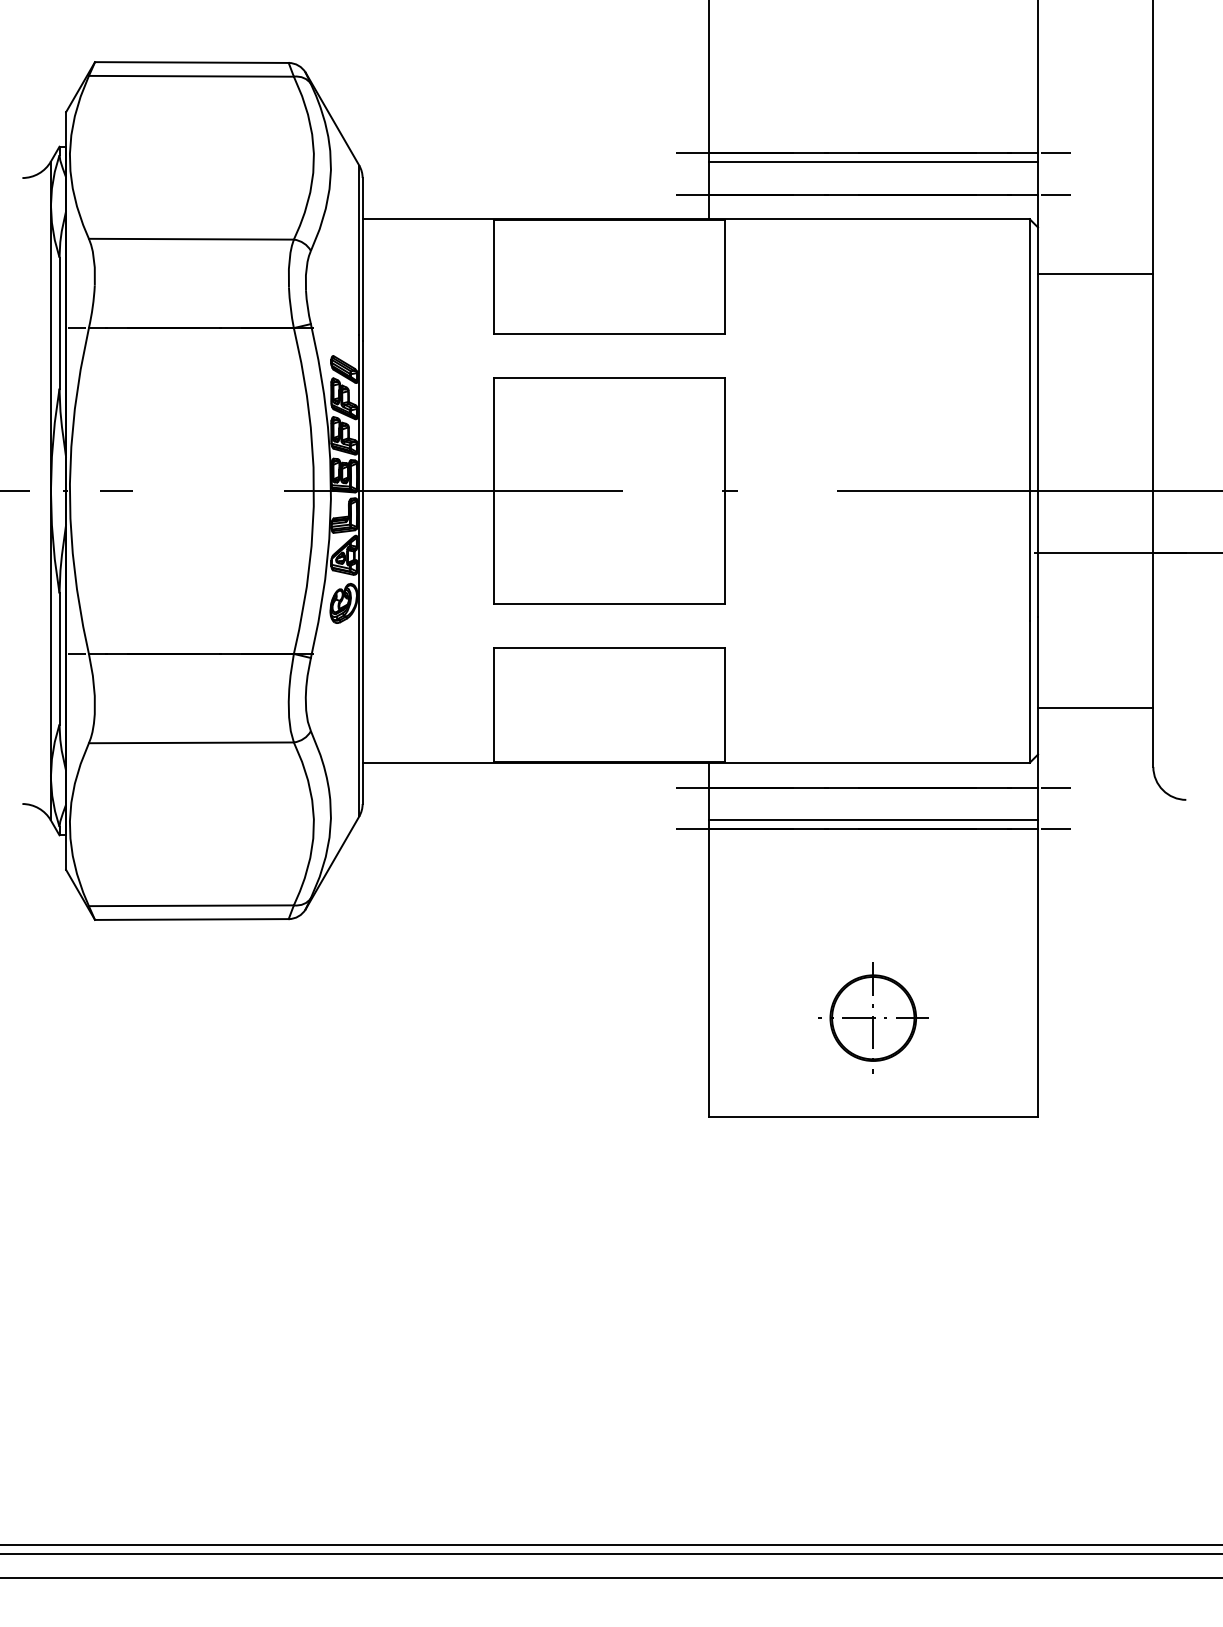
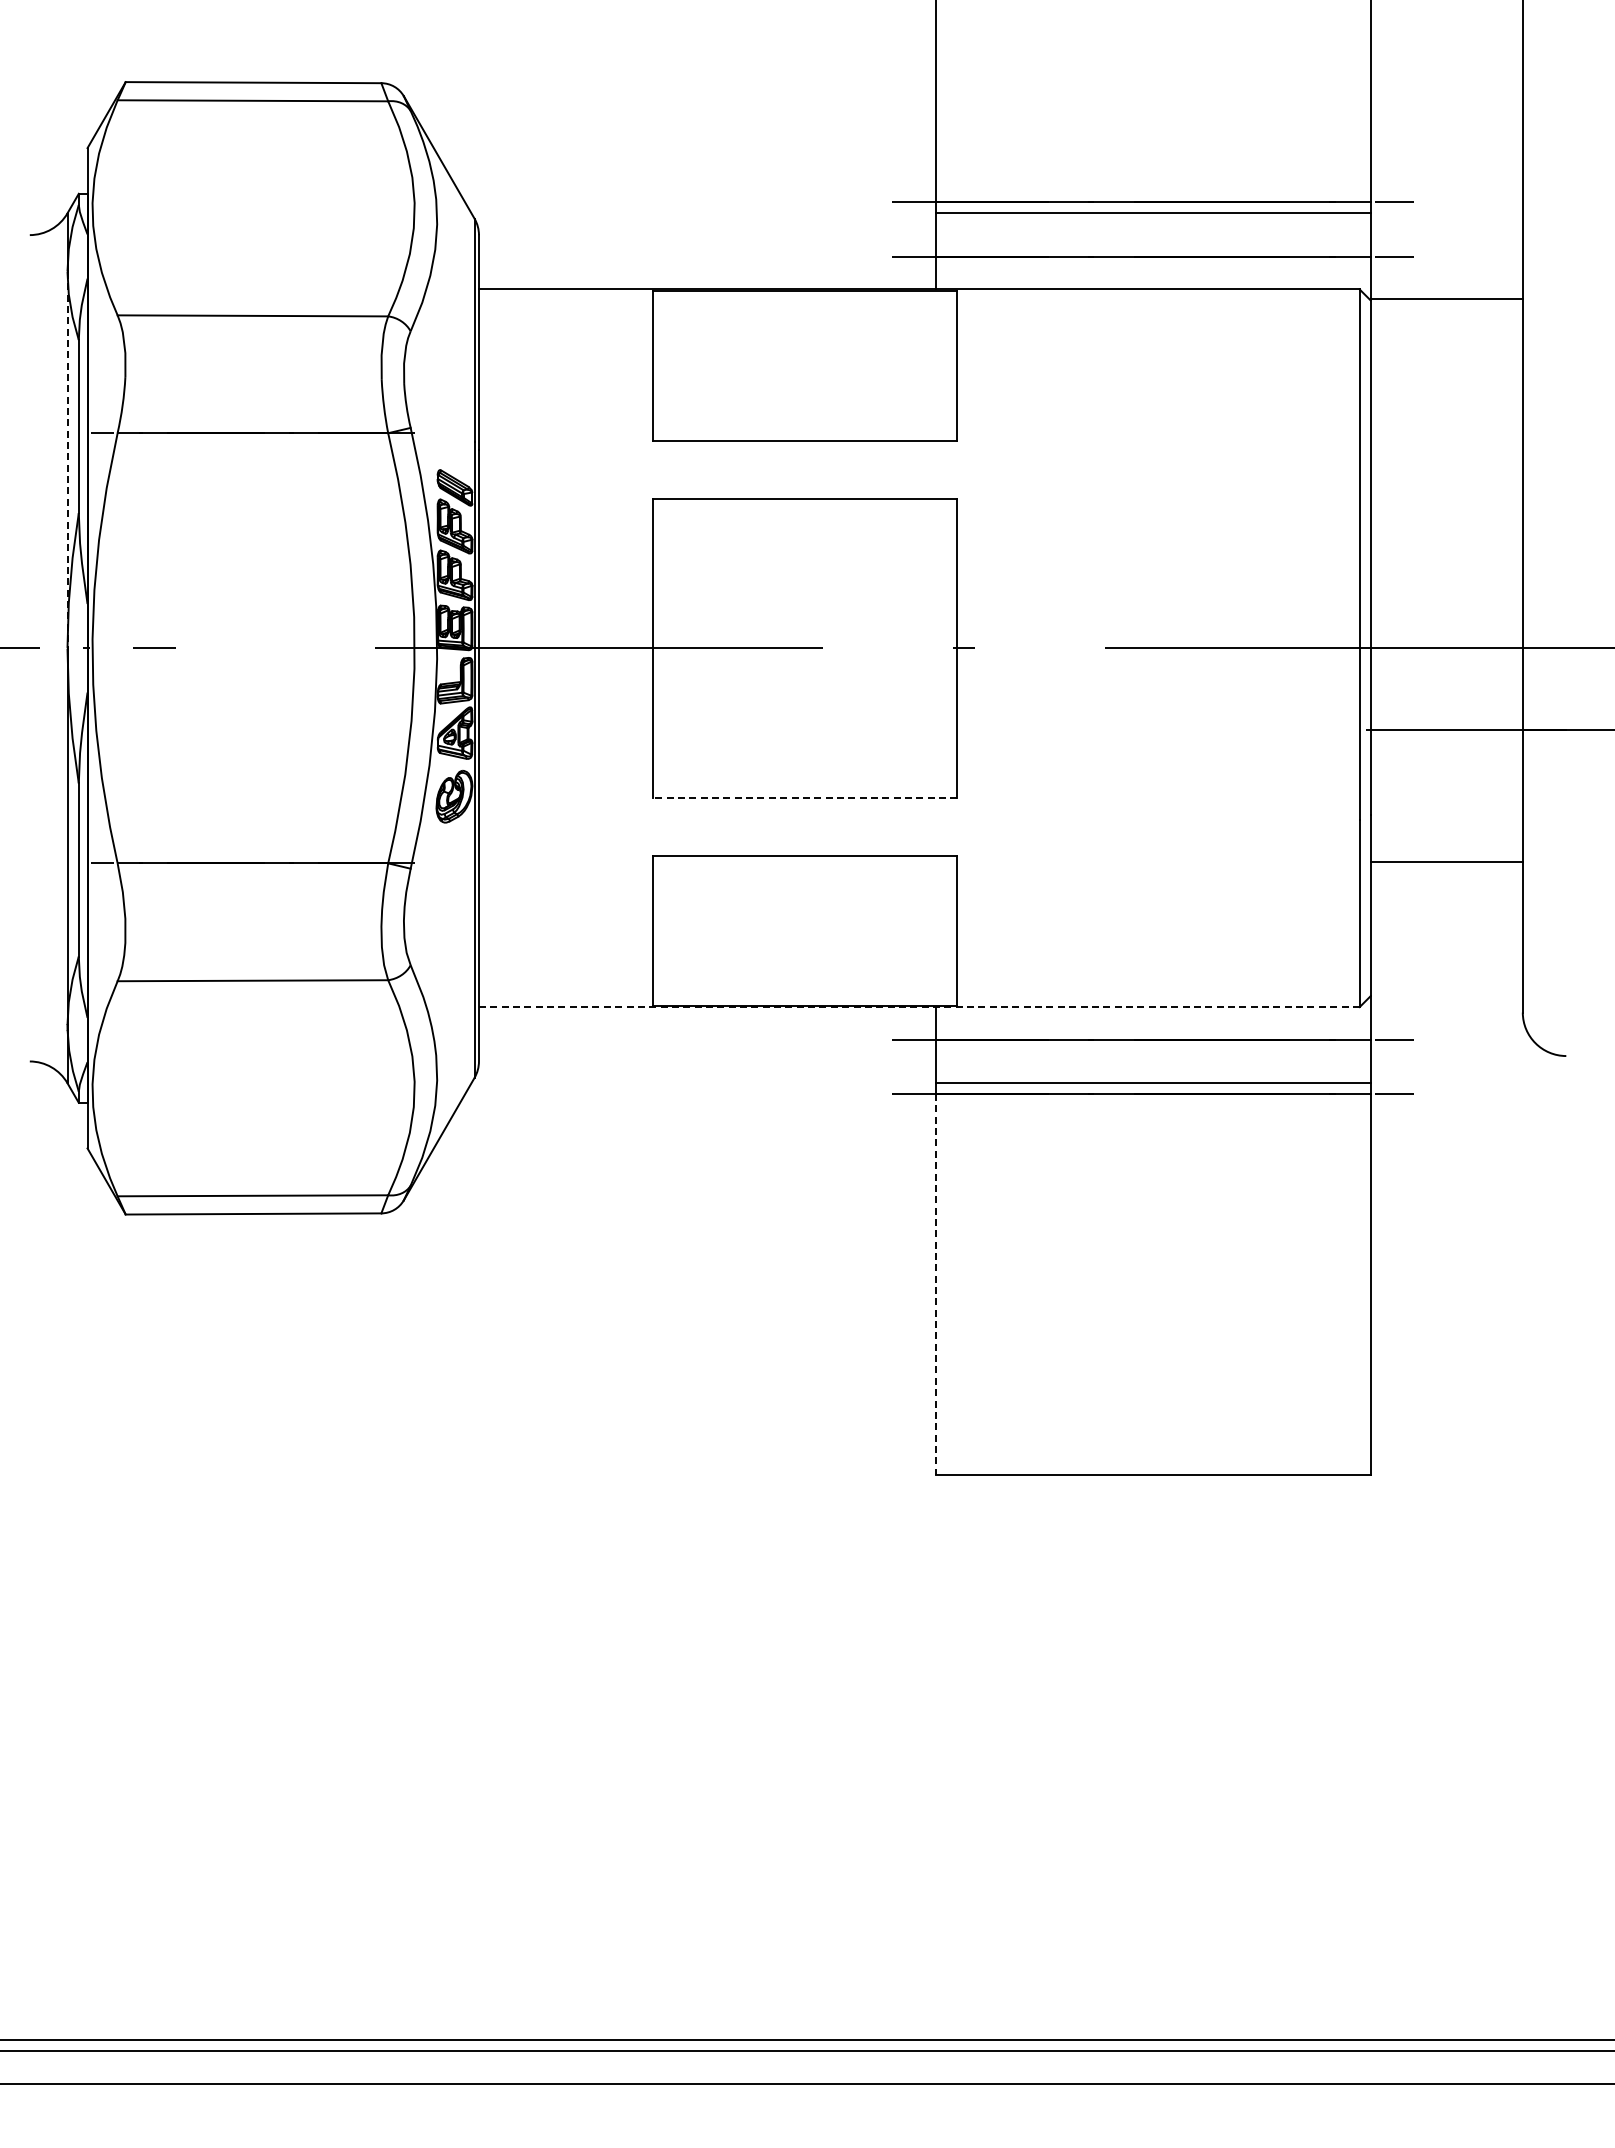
line: (1095, 274) -> (1446, 299), moved
line: (50, 348) -> (67, 460), solid -> dashed
line: (609, 604) -> (804, 797), solid -> dashed
line: (1095, 707) -> (1446, 862), moved
line: (696, 763) -> (919, 1007), solid -> dashed
line: (708, 972) -> (935, 1284), solid -> dashed
part: (873, 1018) -> (1153, 1344), removed

